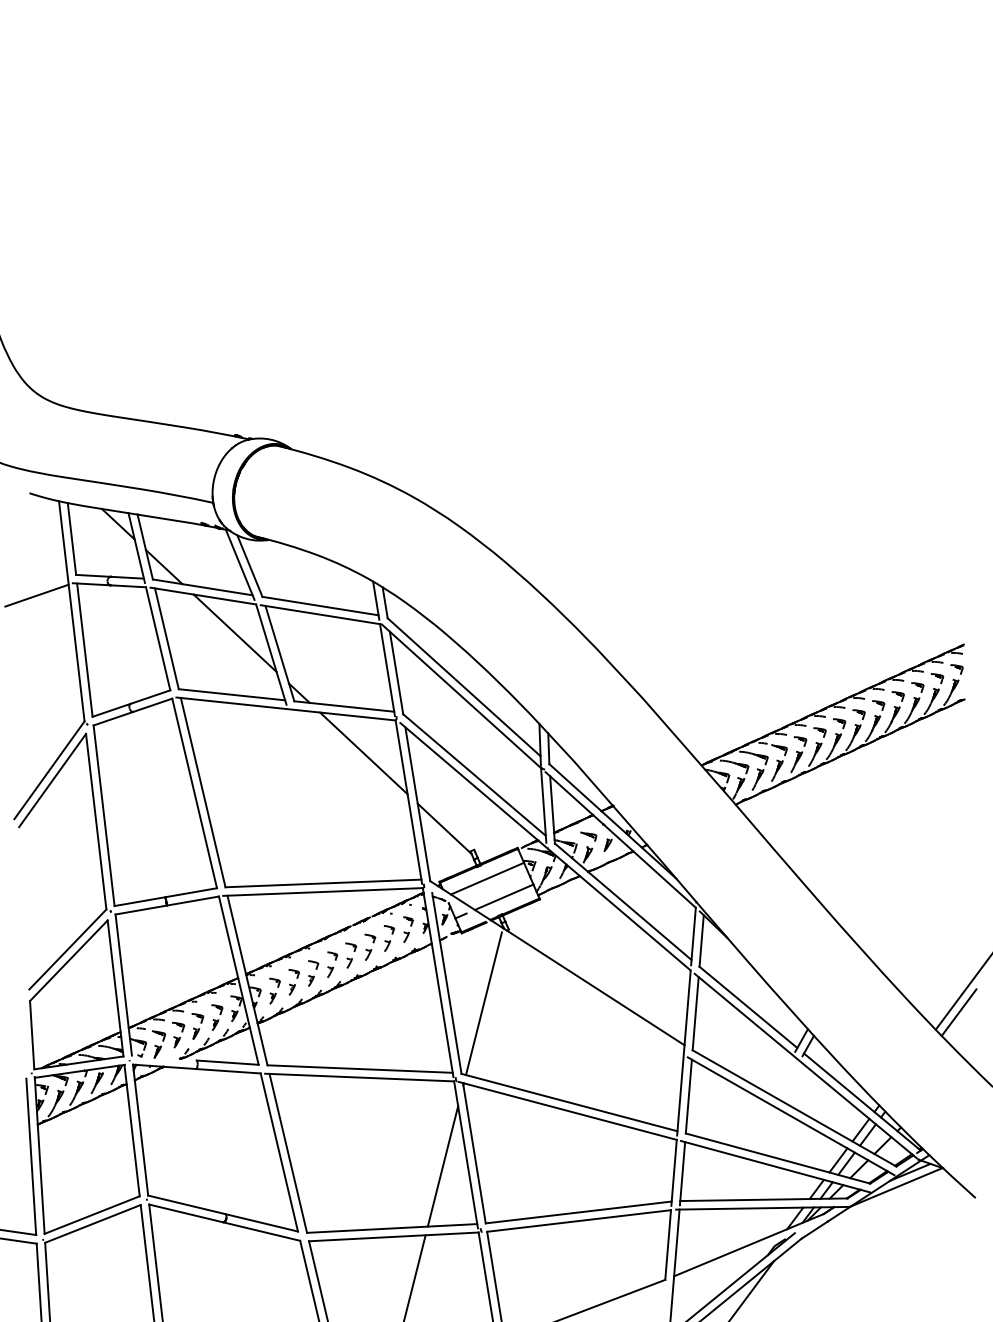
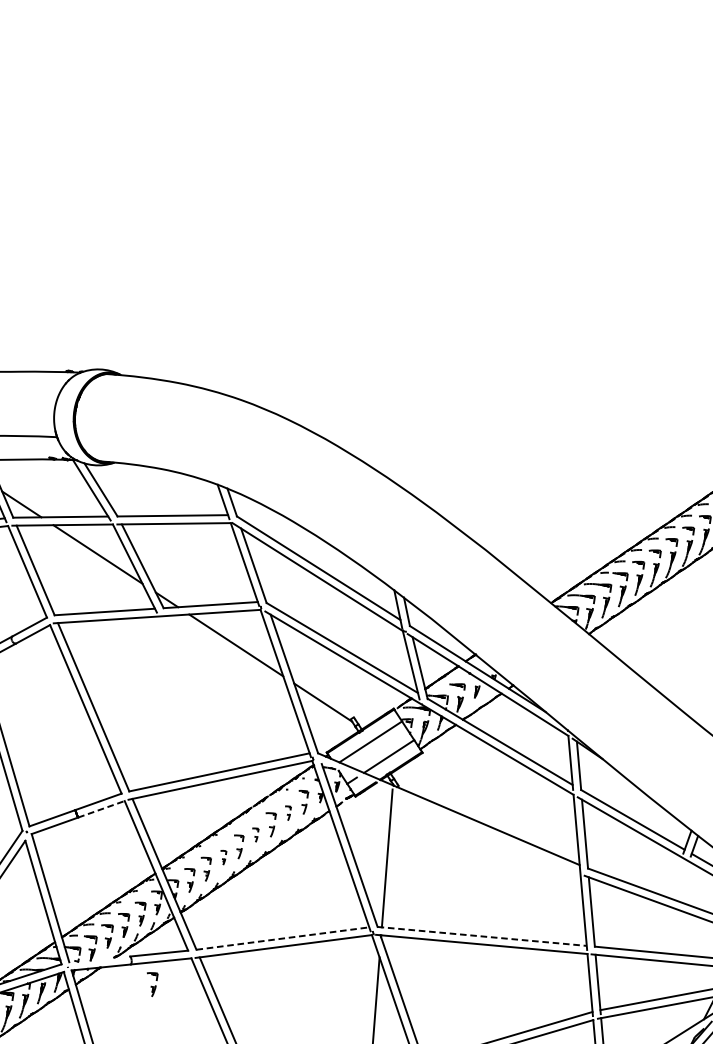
line: (193, 900) -> (101, 808), solid -> dashed
part: (389, 938) -> (289, 812), size x0.6
part: (351, 955) -> (256, 834), size x0.6
part: (313, 973) -> (224, 857), size x0.6
line: (360, 1069) -> (283, 938), solid -> dashed
part: (217, 1093) -> (154, 983), added
line: (569, 1102) -> (482, 936), solid -> dashed

